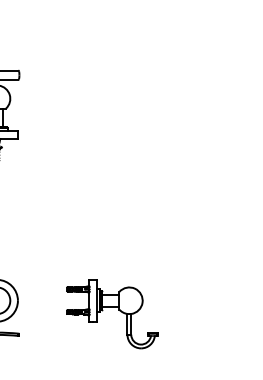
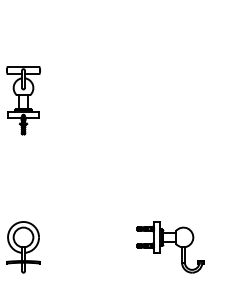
part: (111, 314) -> (170, 247), moved

